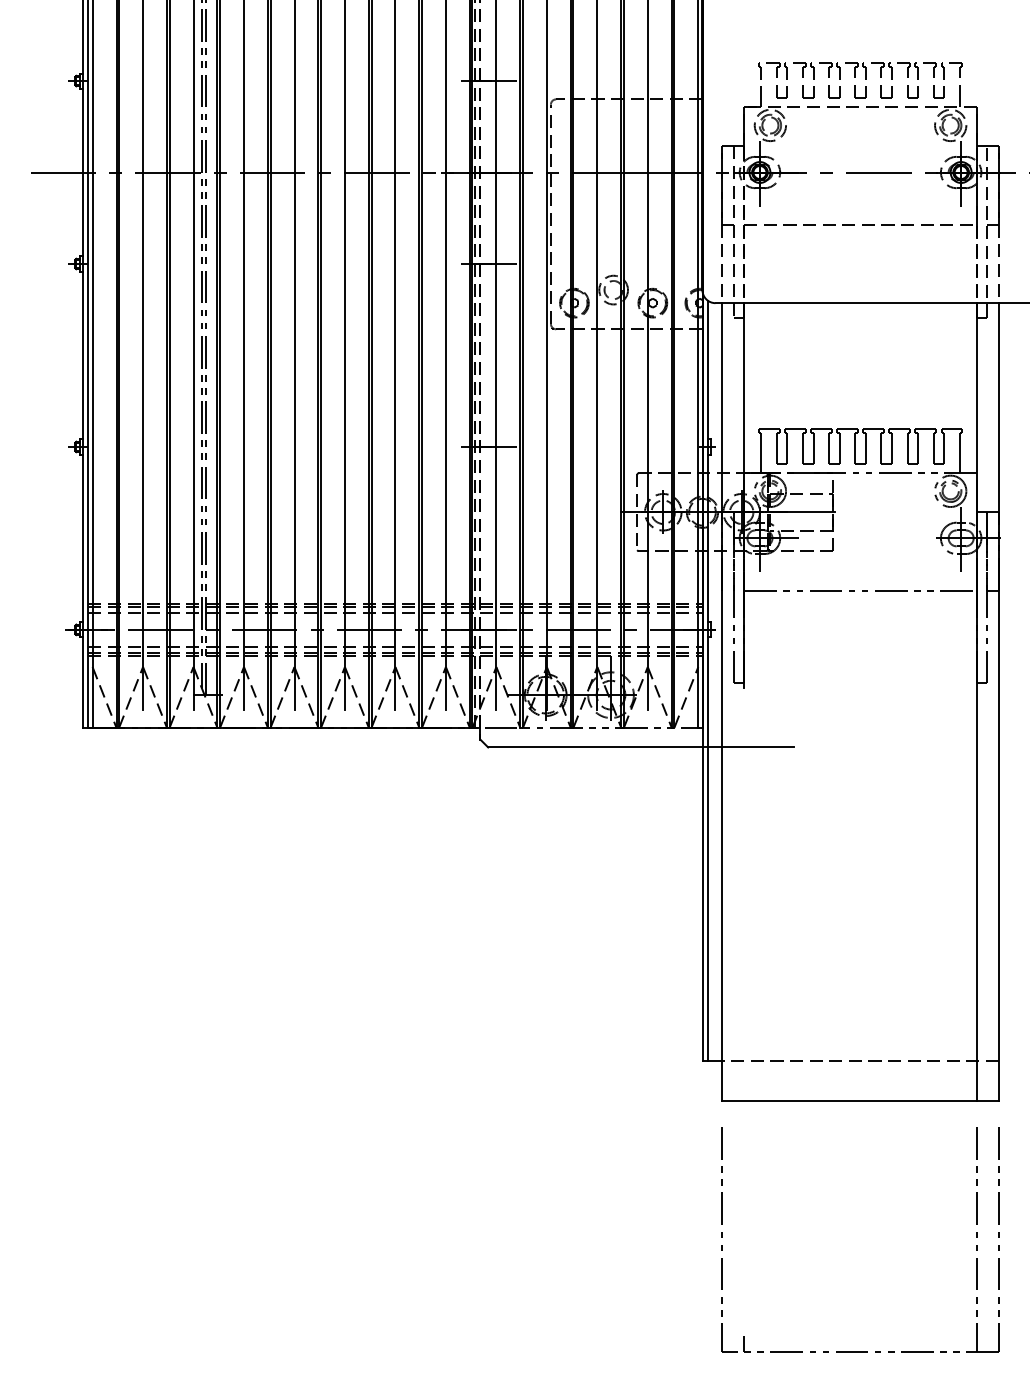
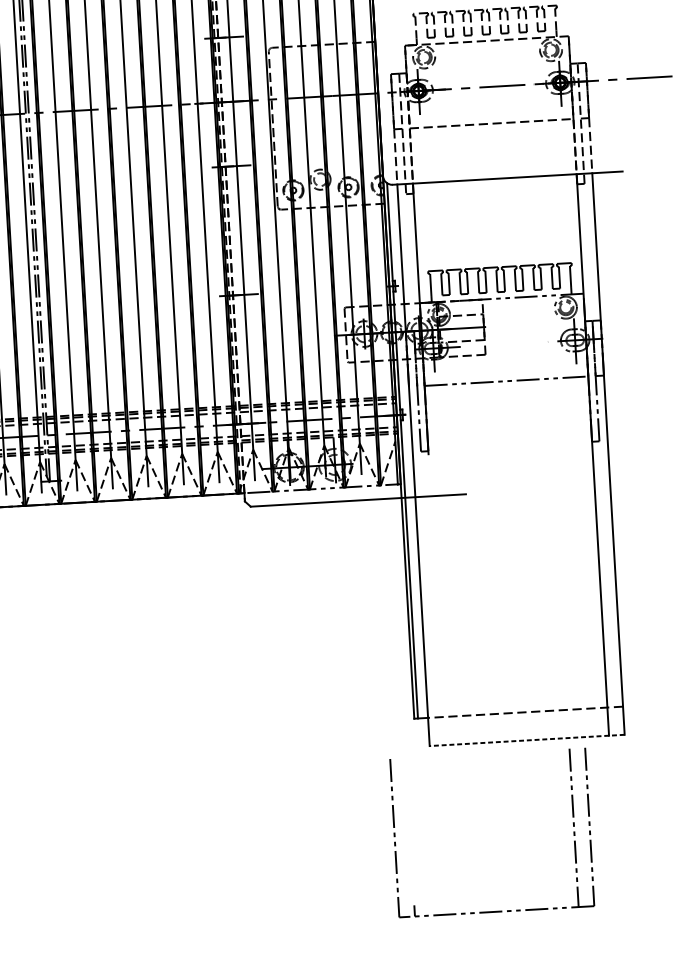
line: (860, 1101) -> (527, 740), solid -> dashed
part: (860, 1351) -> (496, 911), moved

